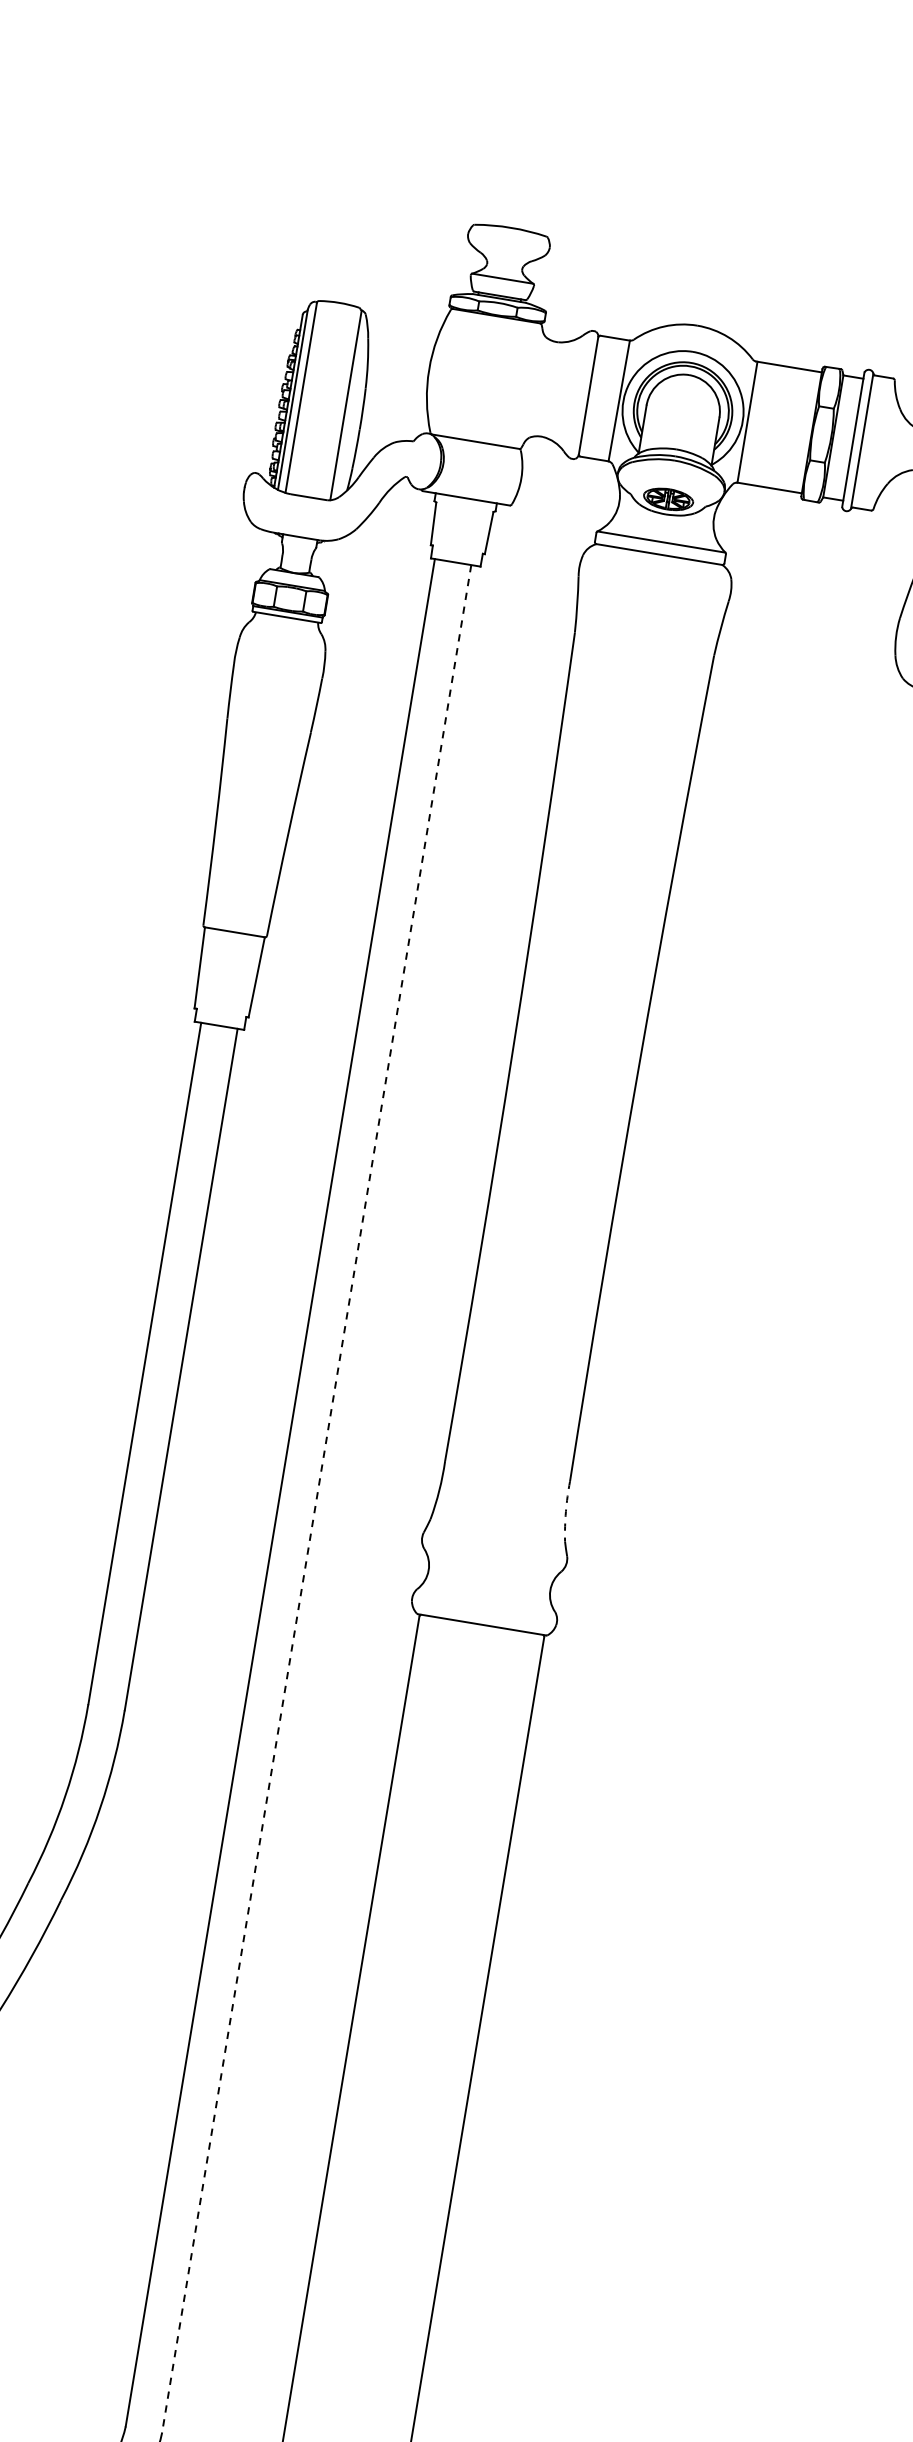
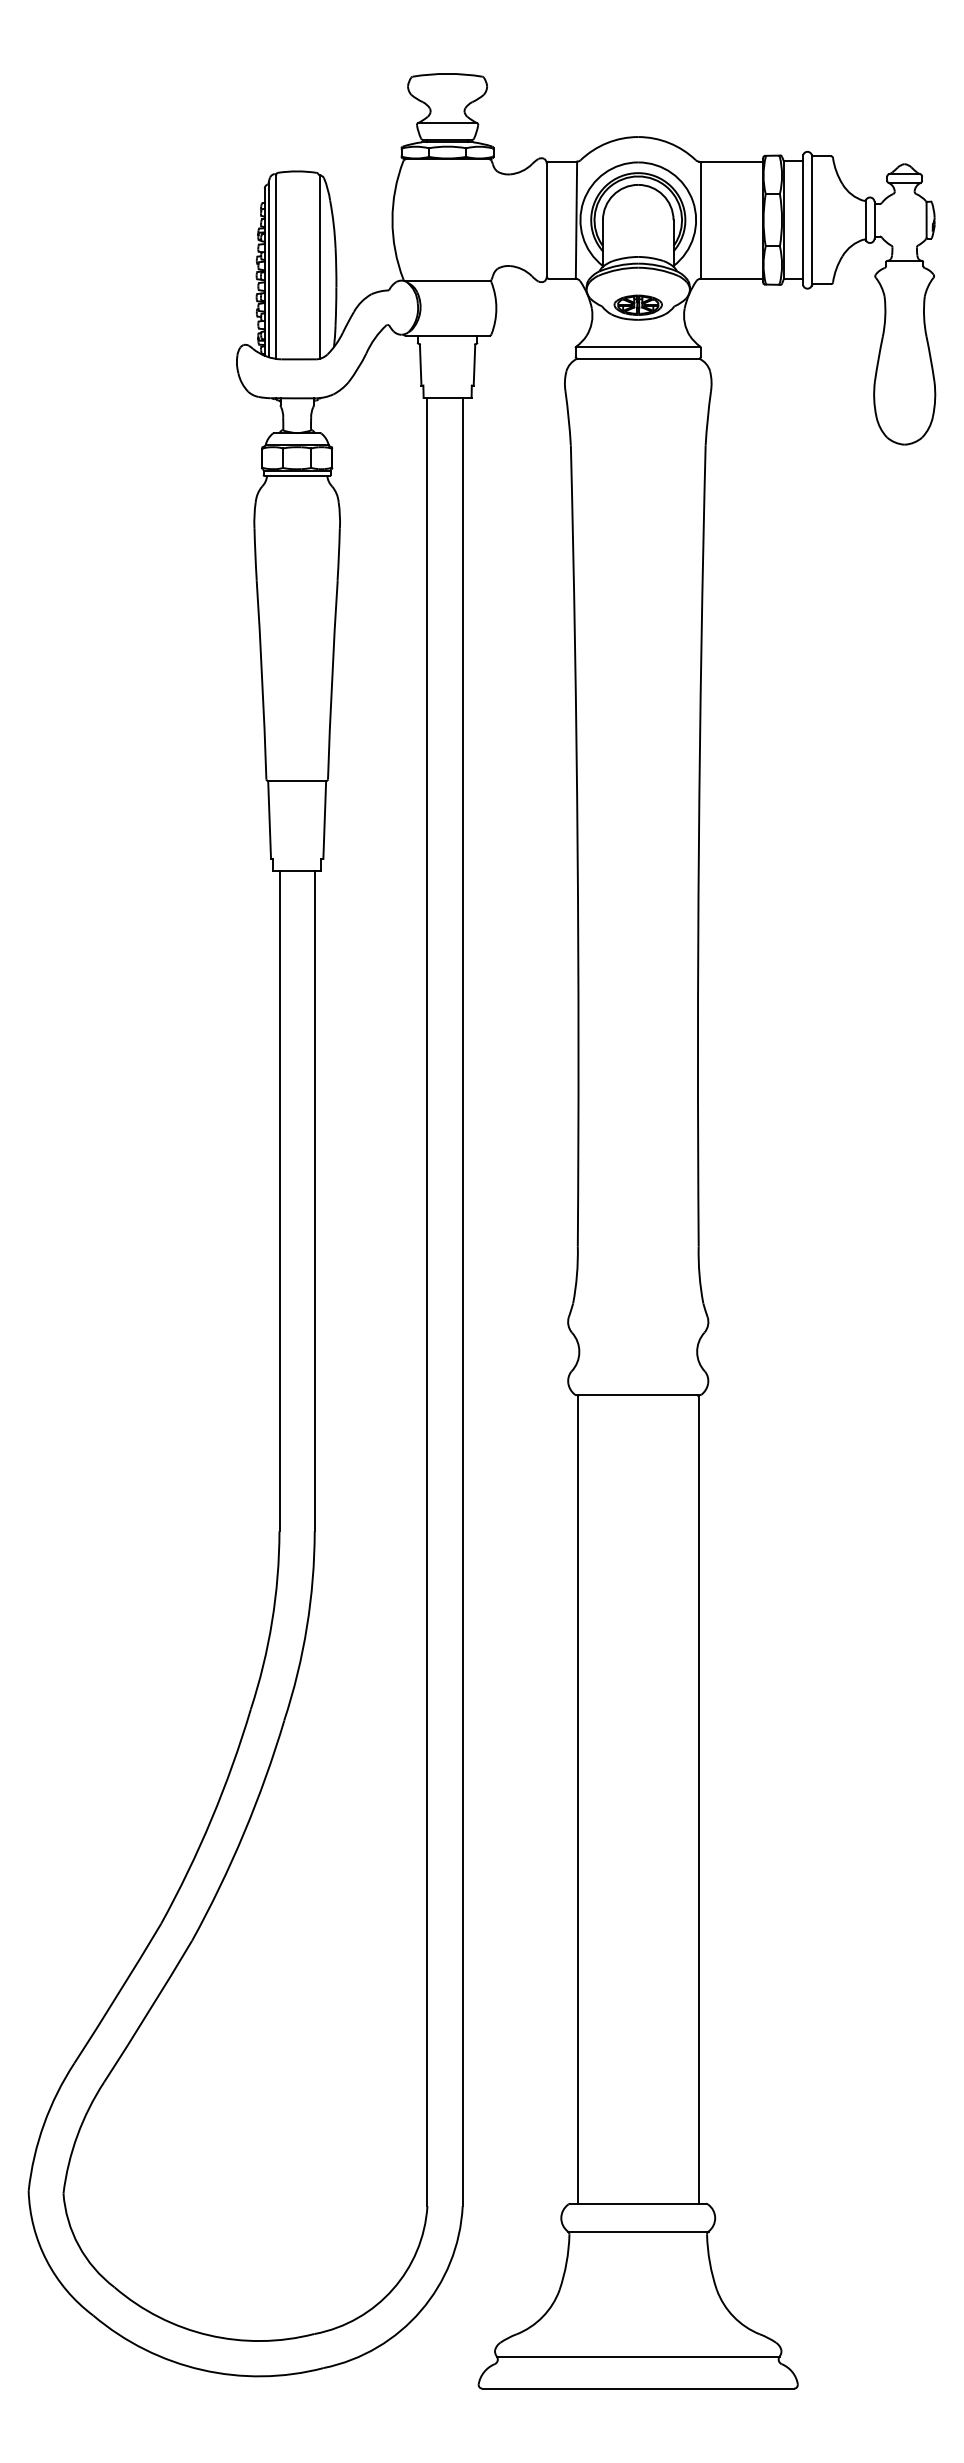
line: (316, 1499) -> (462, 1302), dashed -> solid
arc: (565, 1511) -> (699, 1275), dashed -> solid

